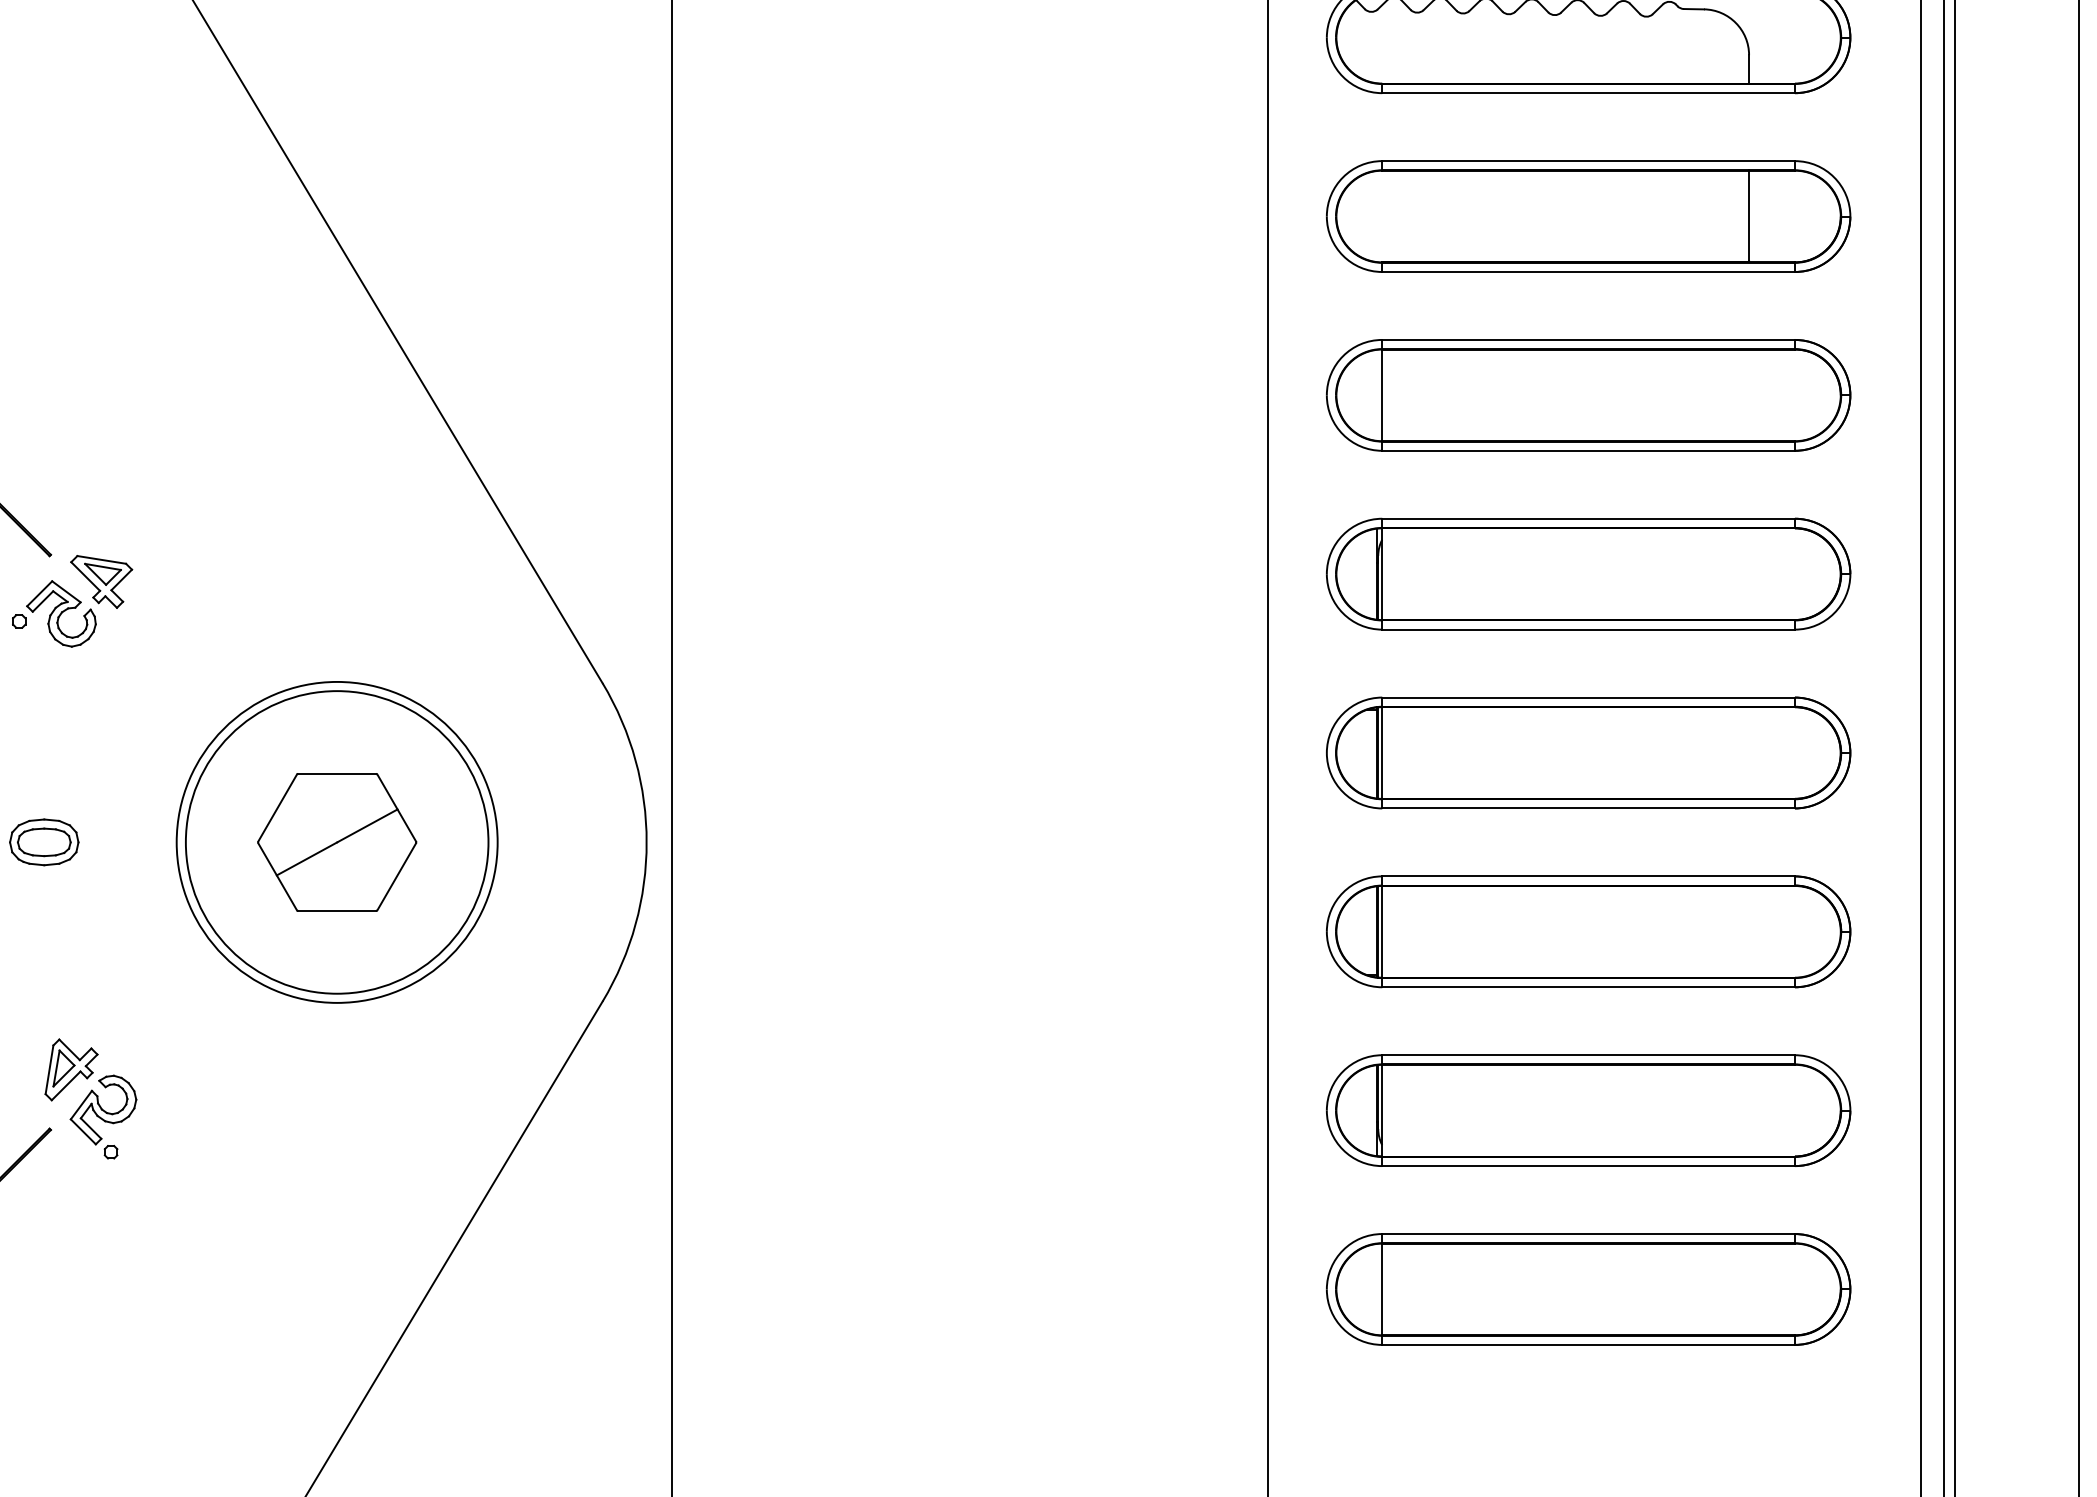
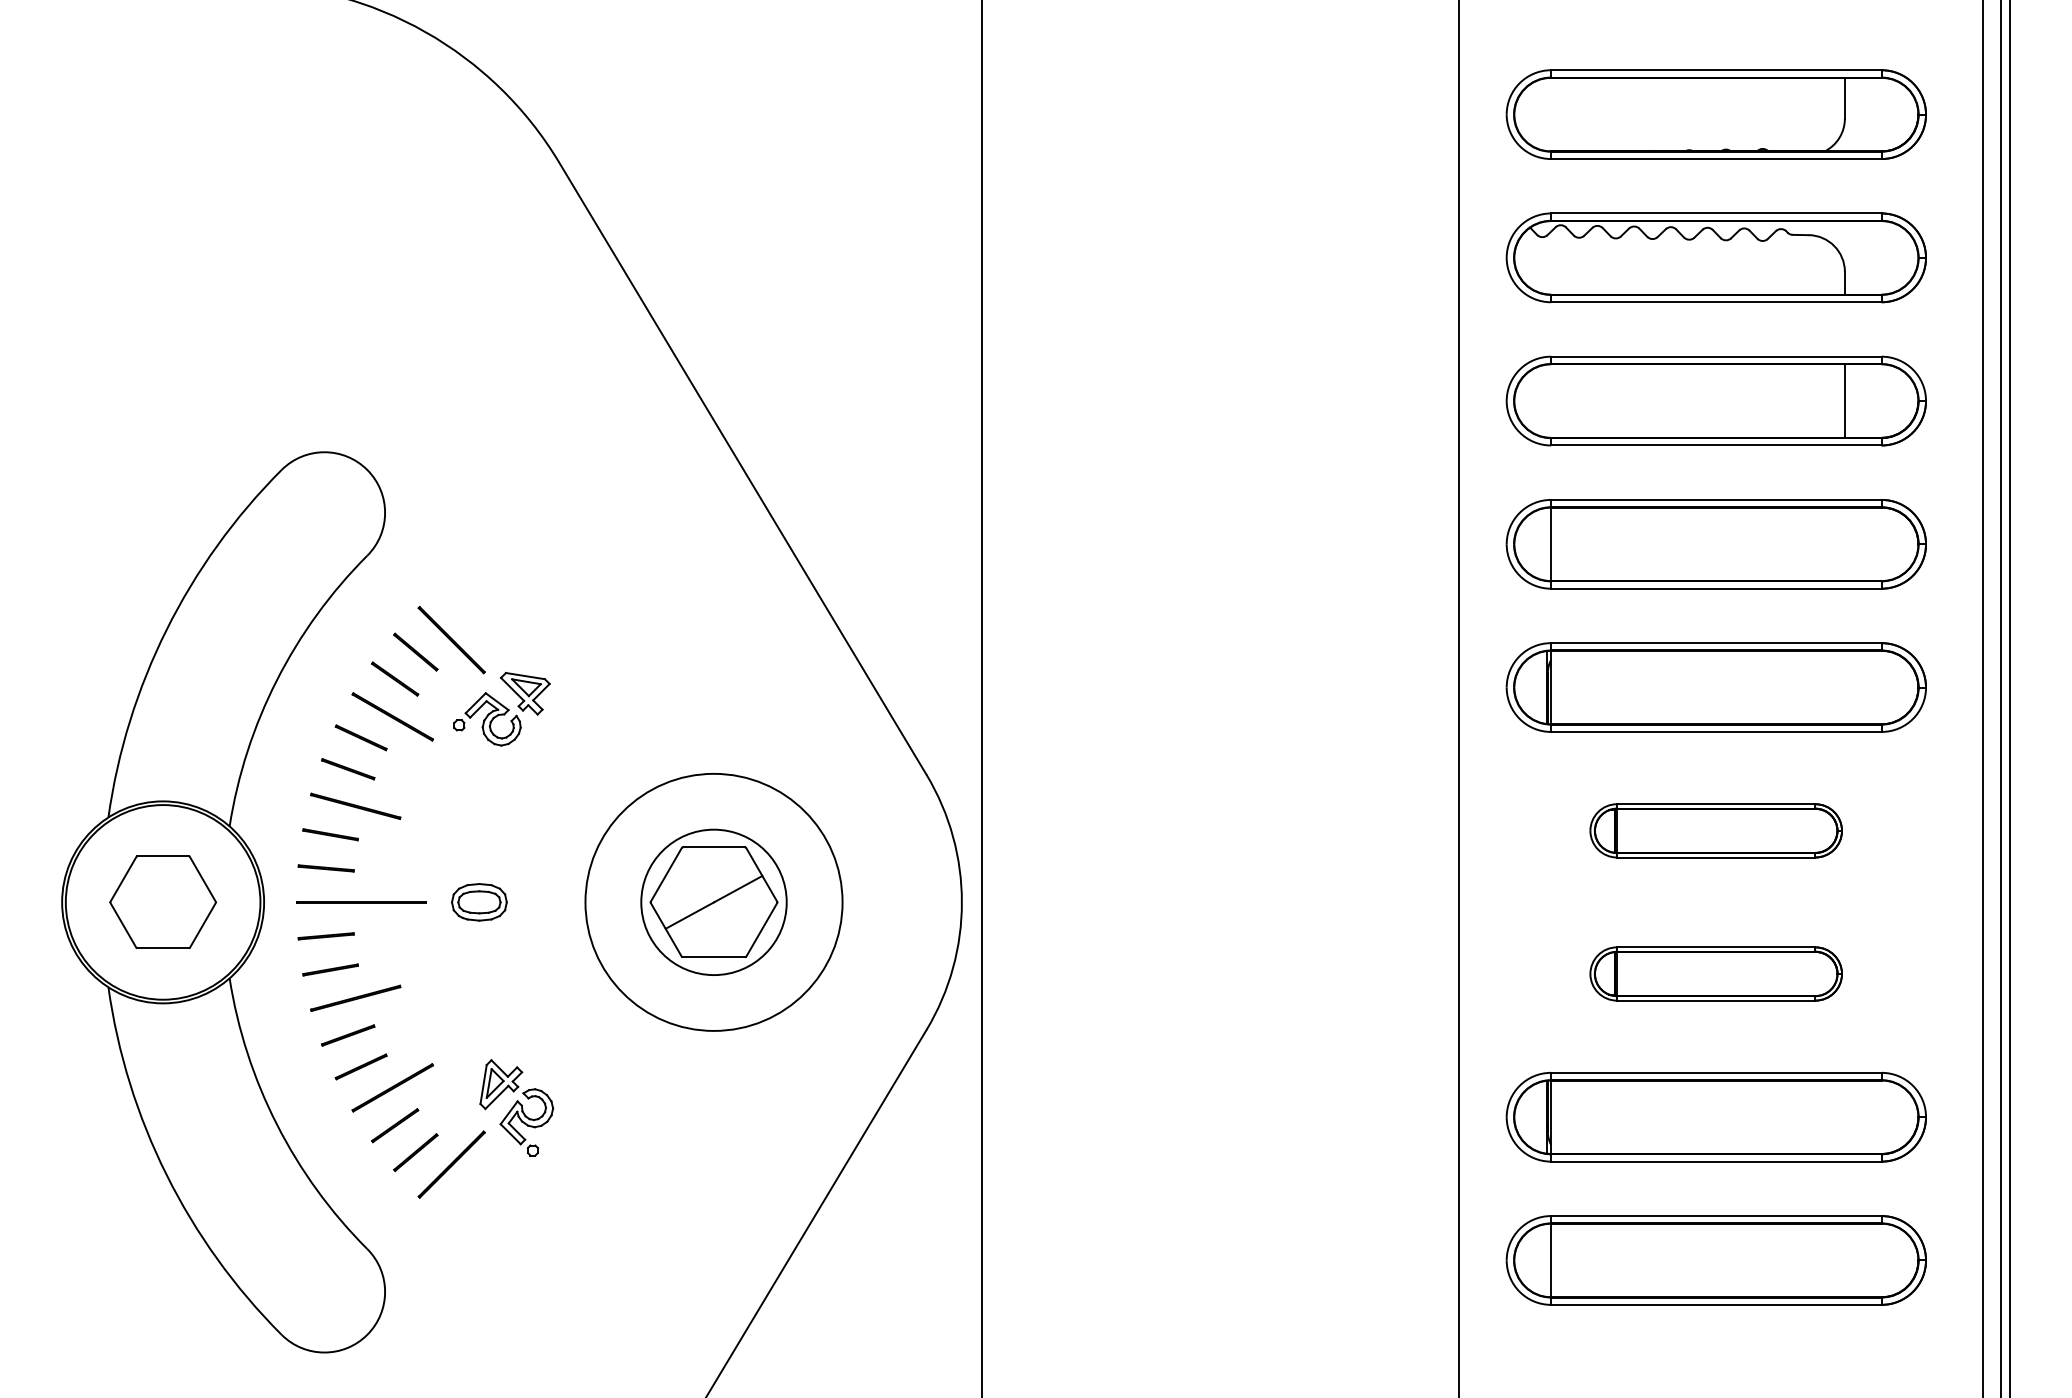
part: (1587, 752) -> (1715, 830), size x0.6
circle: (336, 842) -> (713, 902), size x0.6
part: (1587, 931) -> (1715, 973), size x0.6

